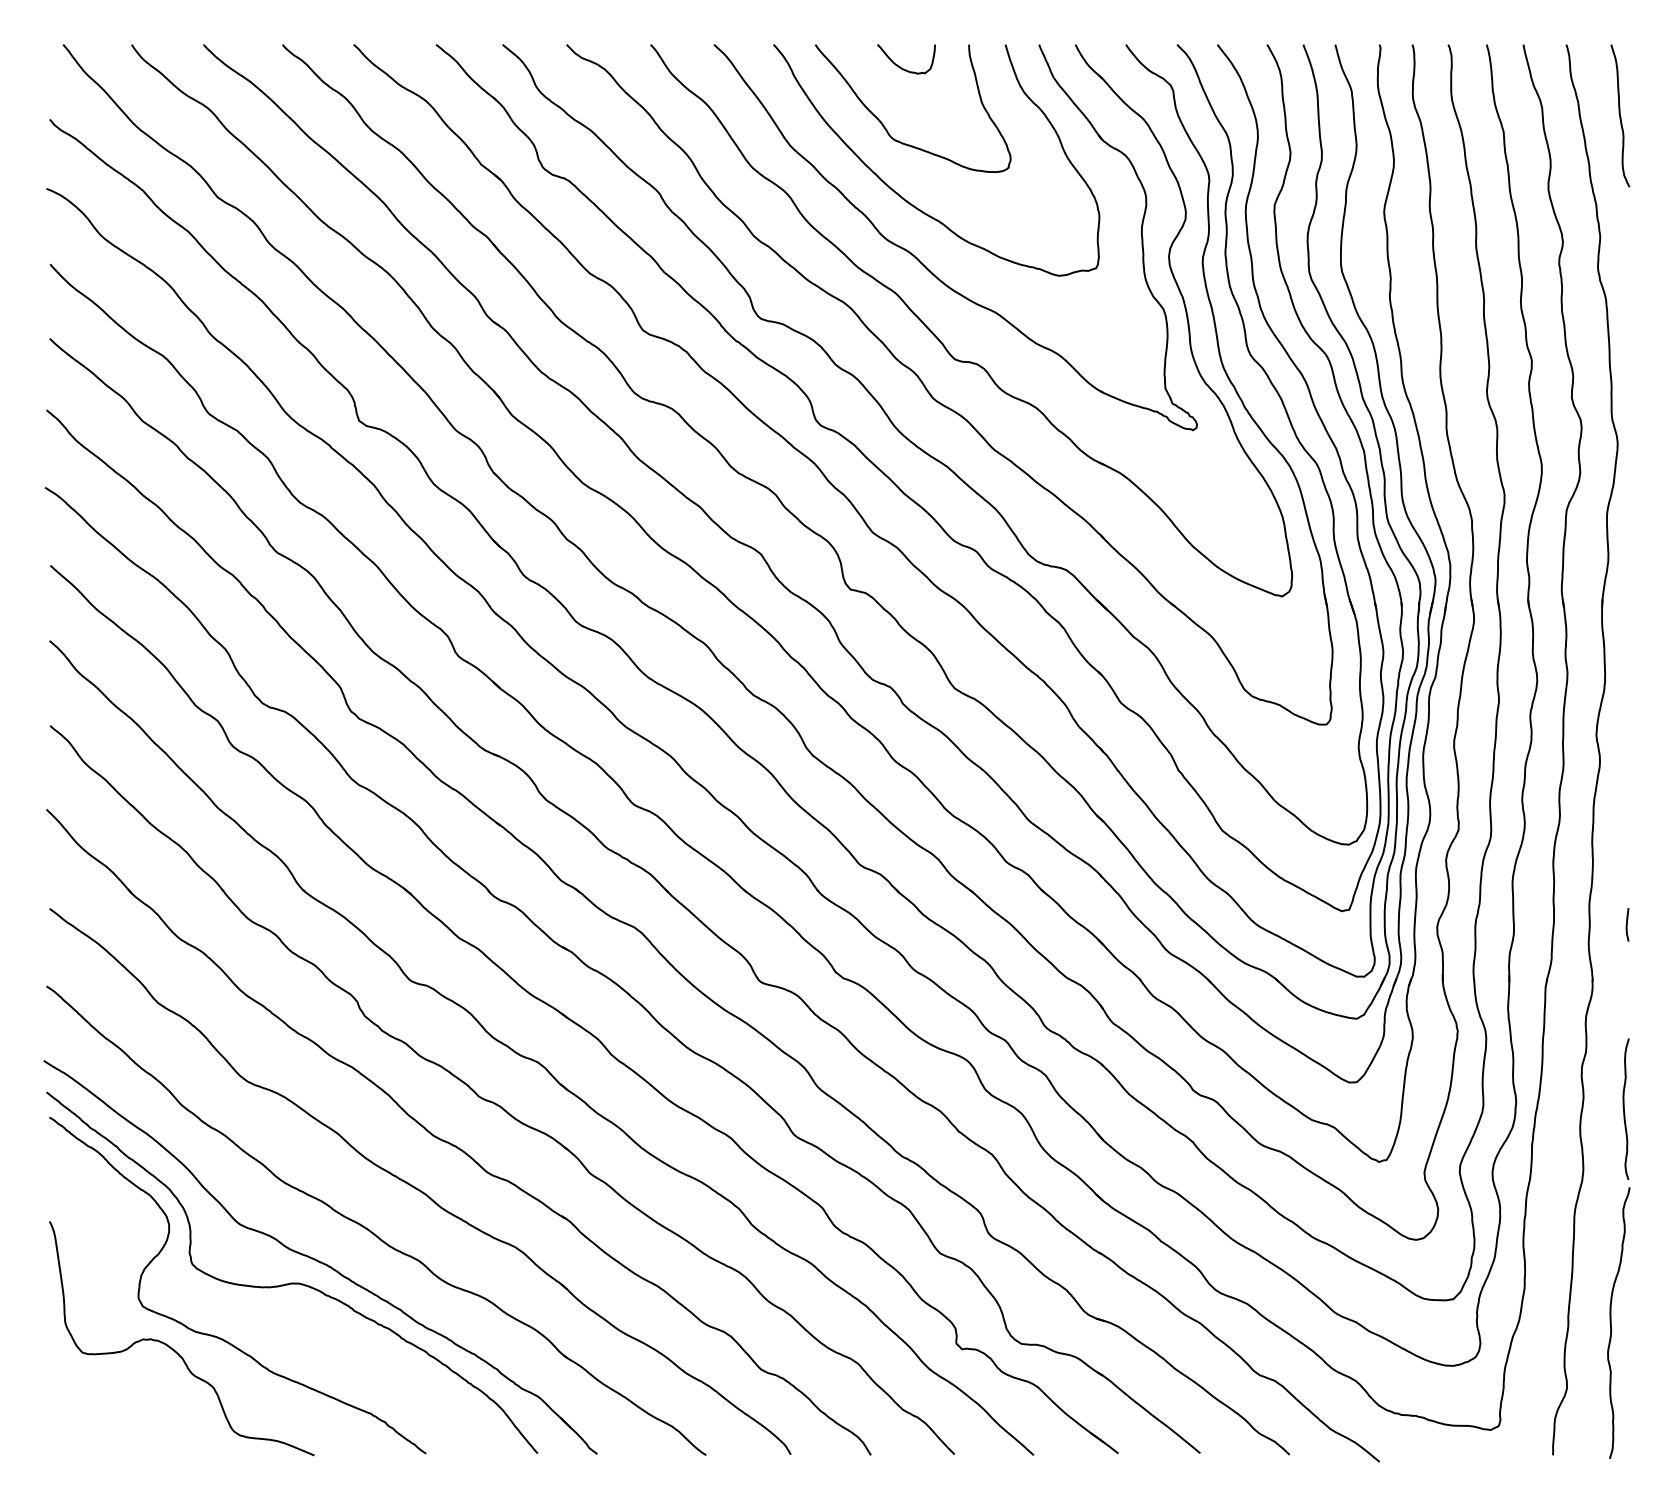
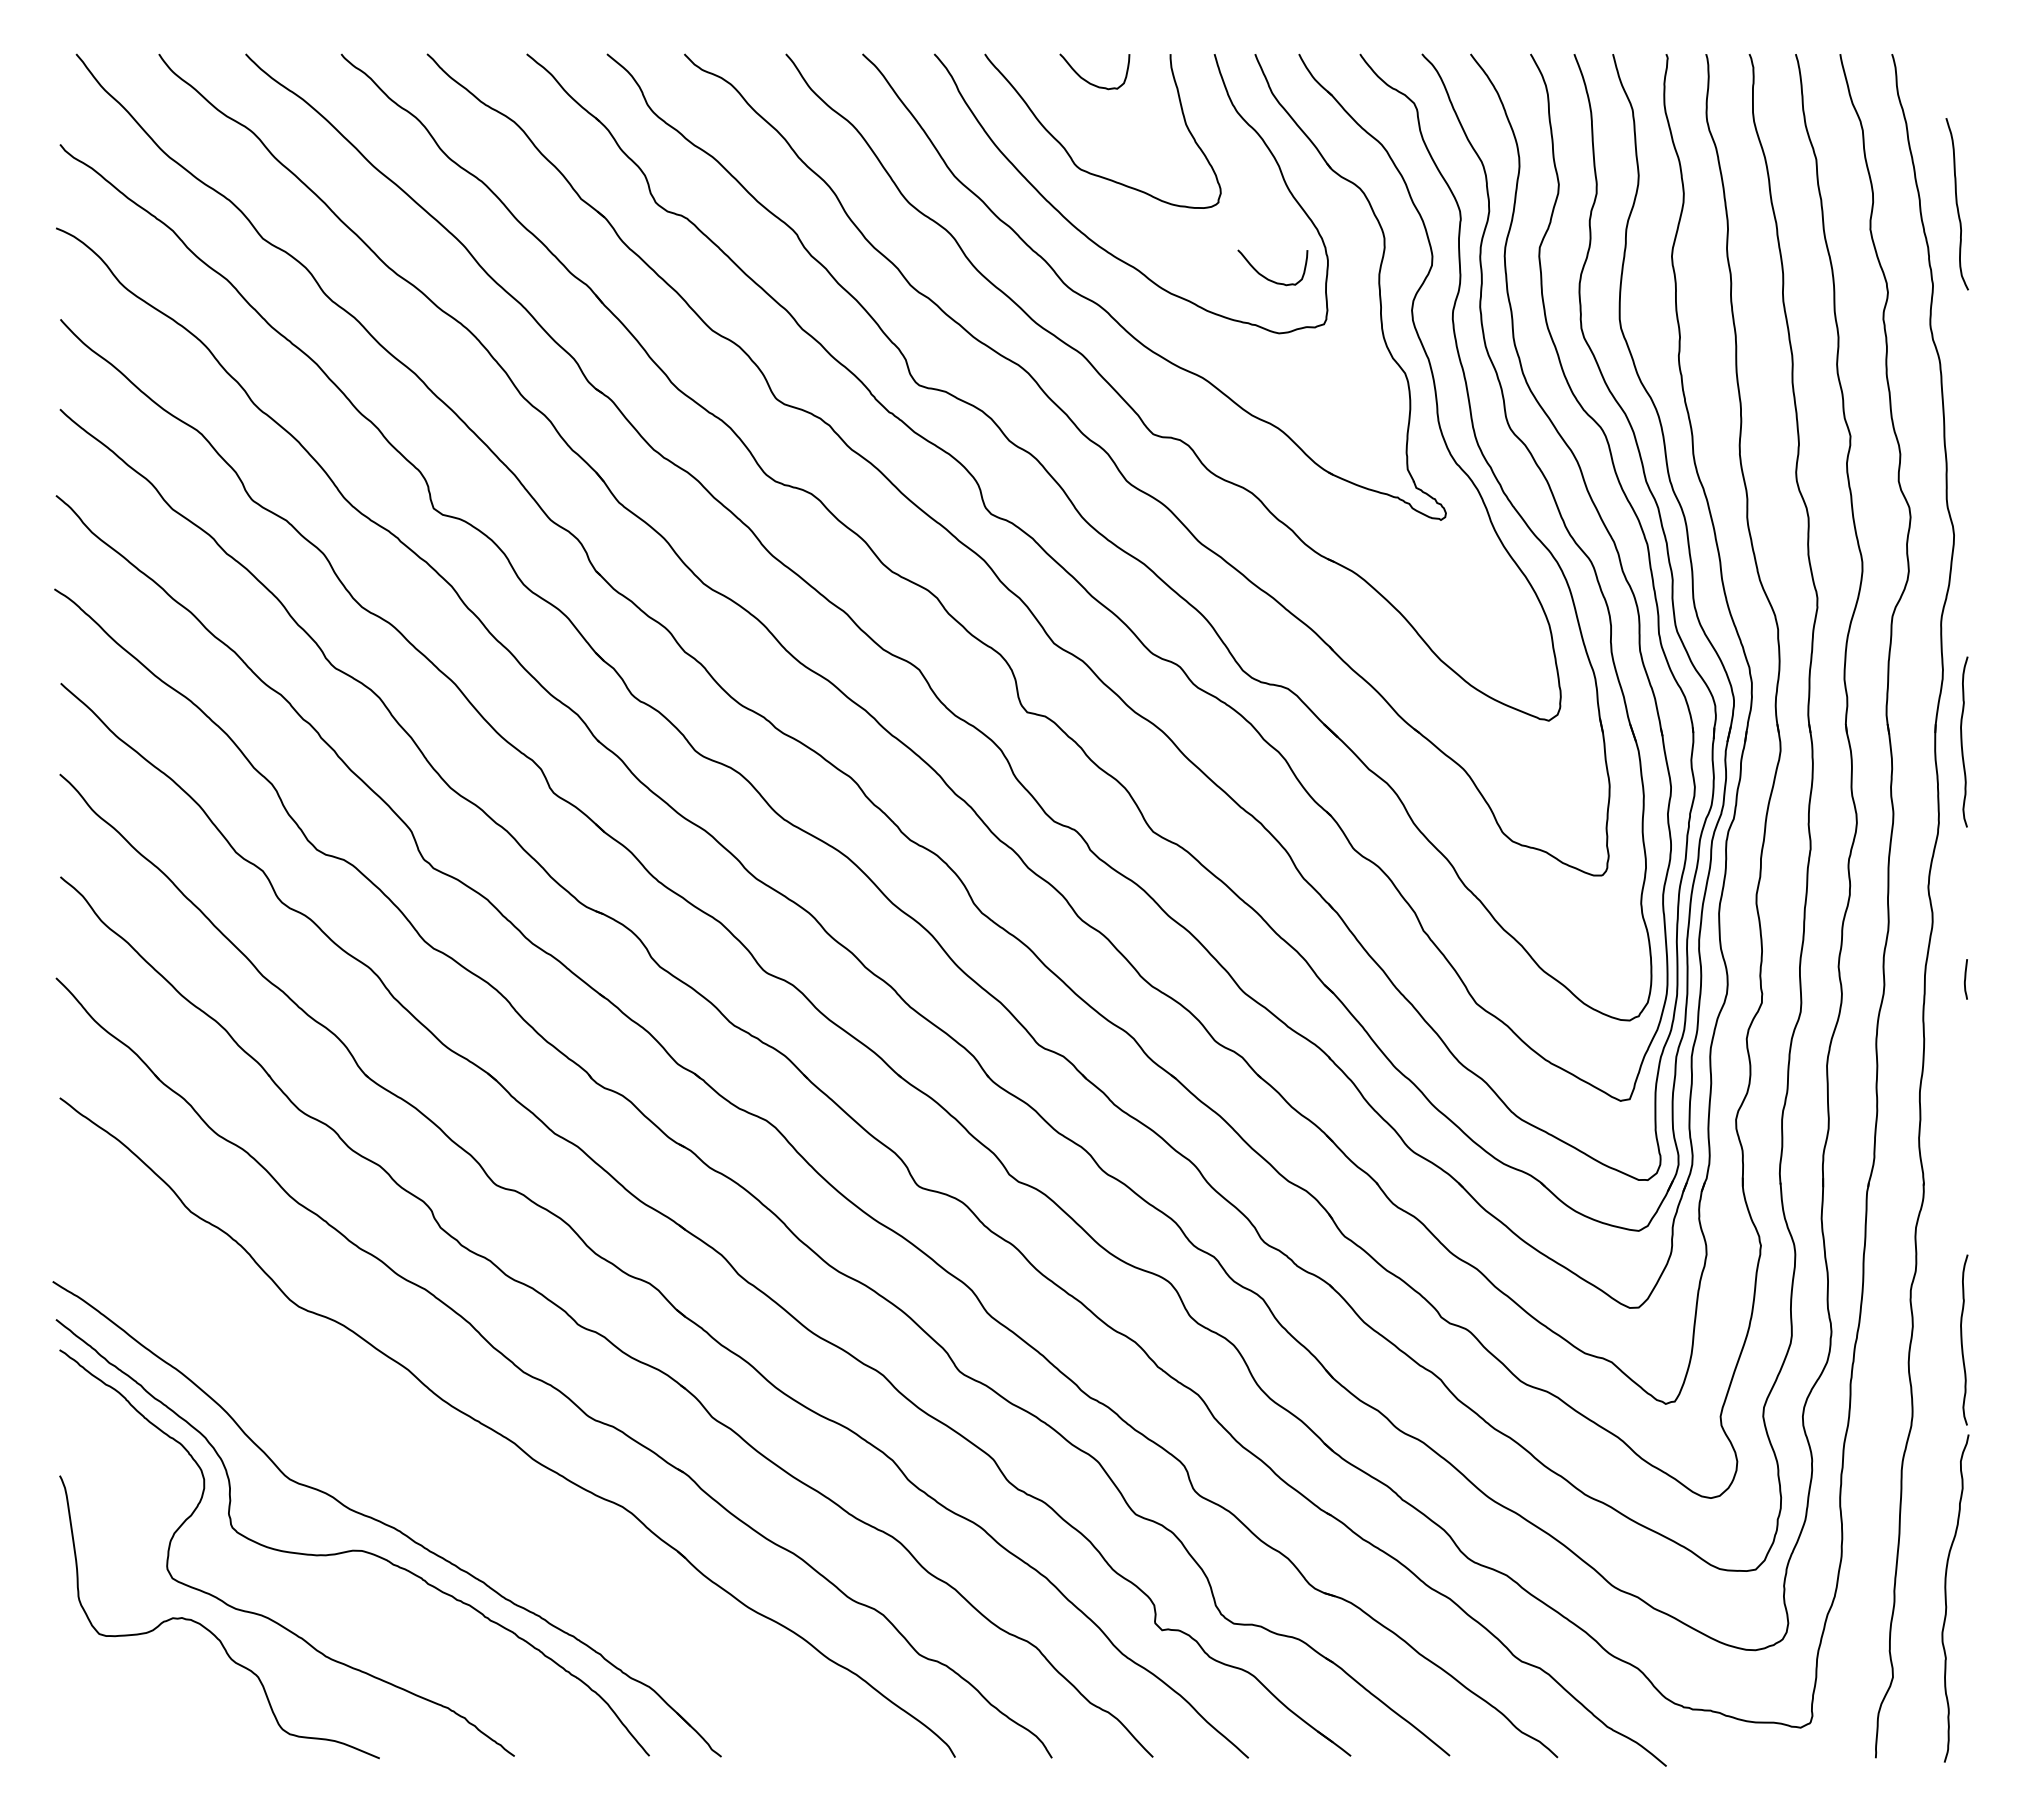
curve: (1619, 116) -> (1956, 204), moved
curve: (1047, 228) -> (1265, 276), added
curve: (1624, 613) -> (1962, 741), added
curve: (1627, 924) -> (1965, 979), moved
part: (370, 1230) -> (447, 1486), removed

